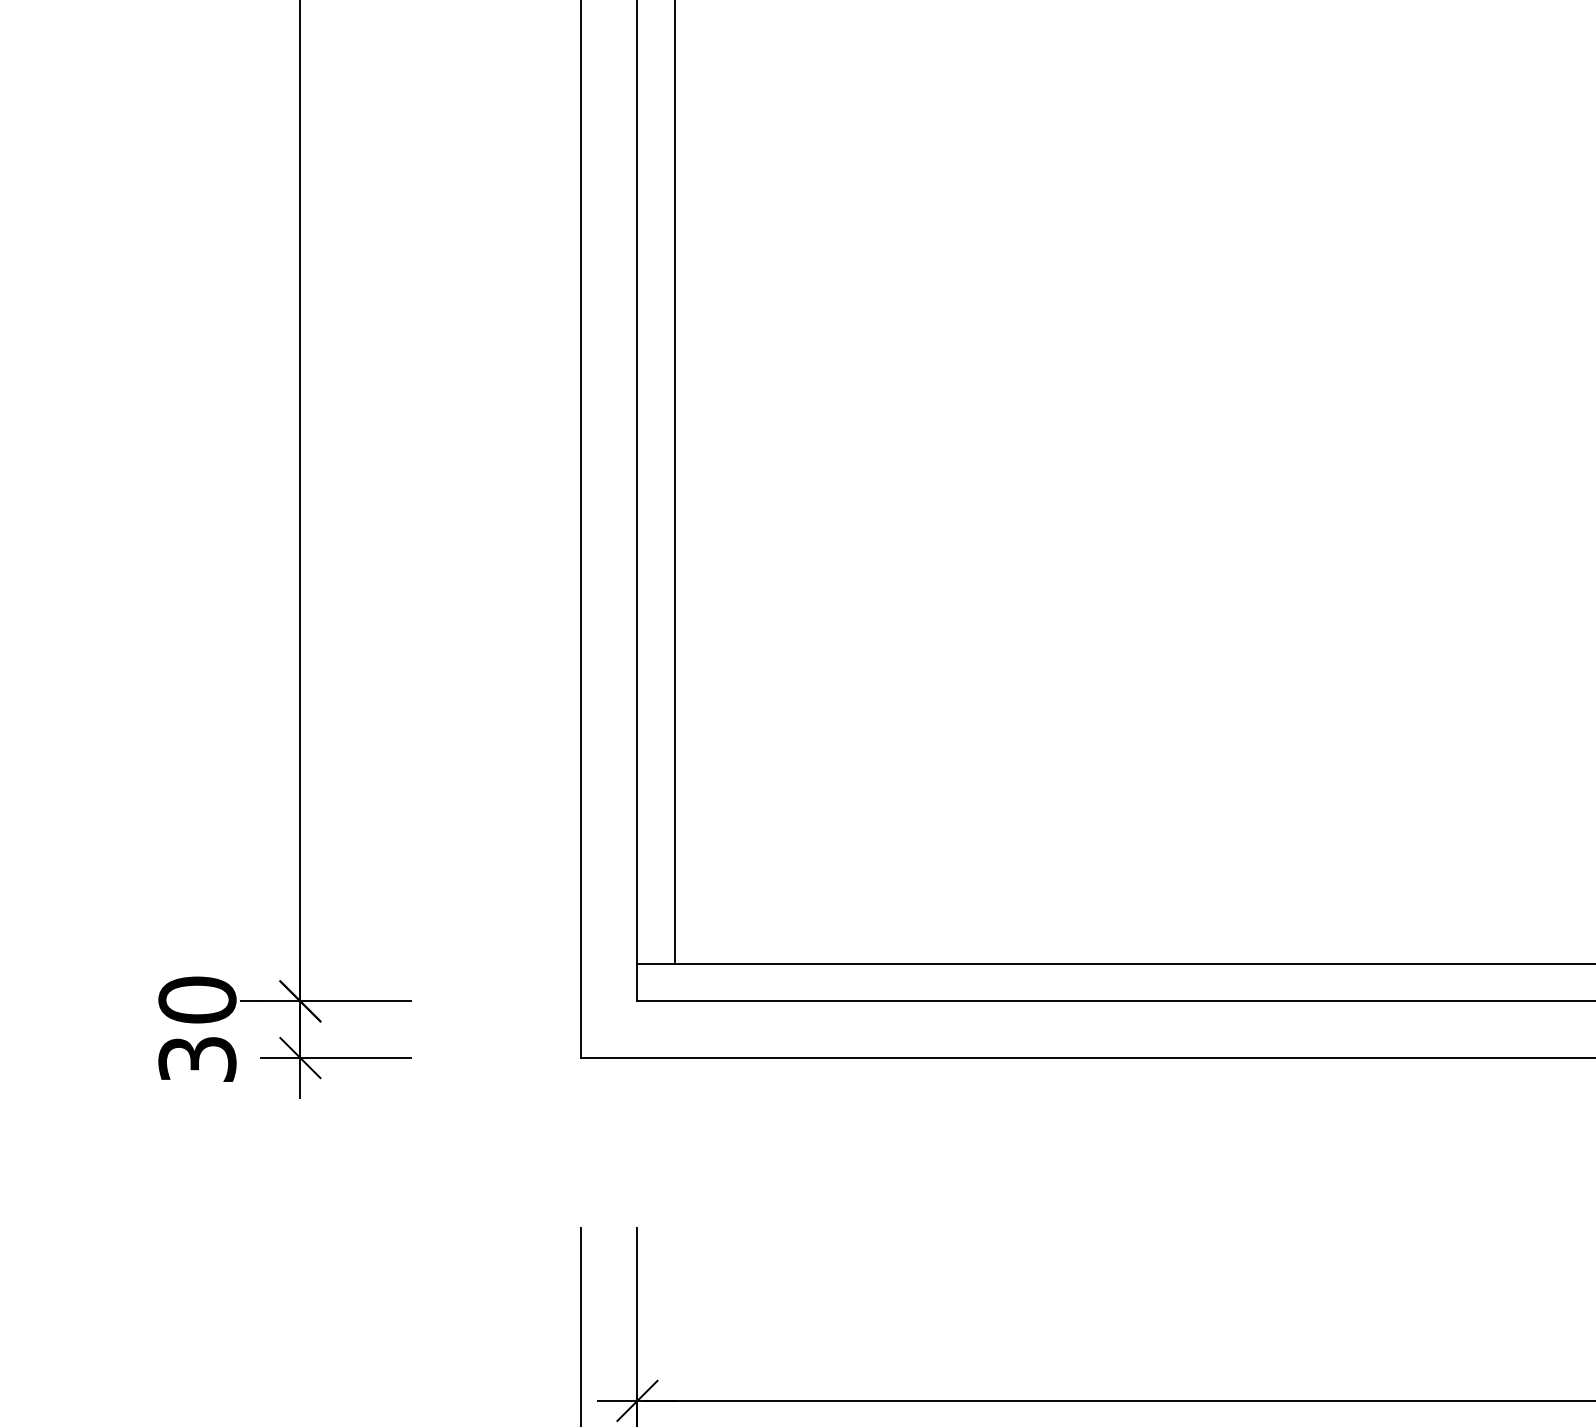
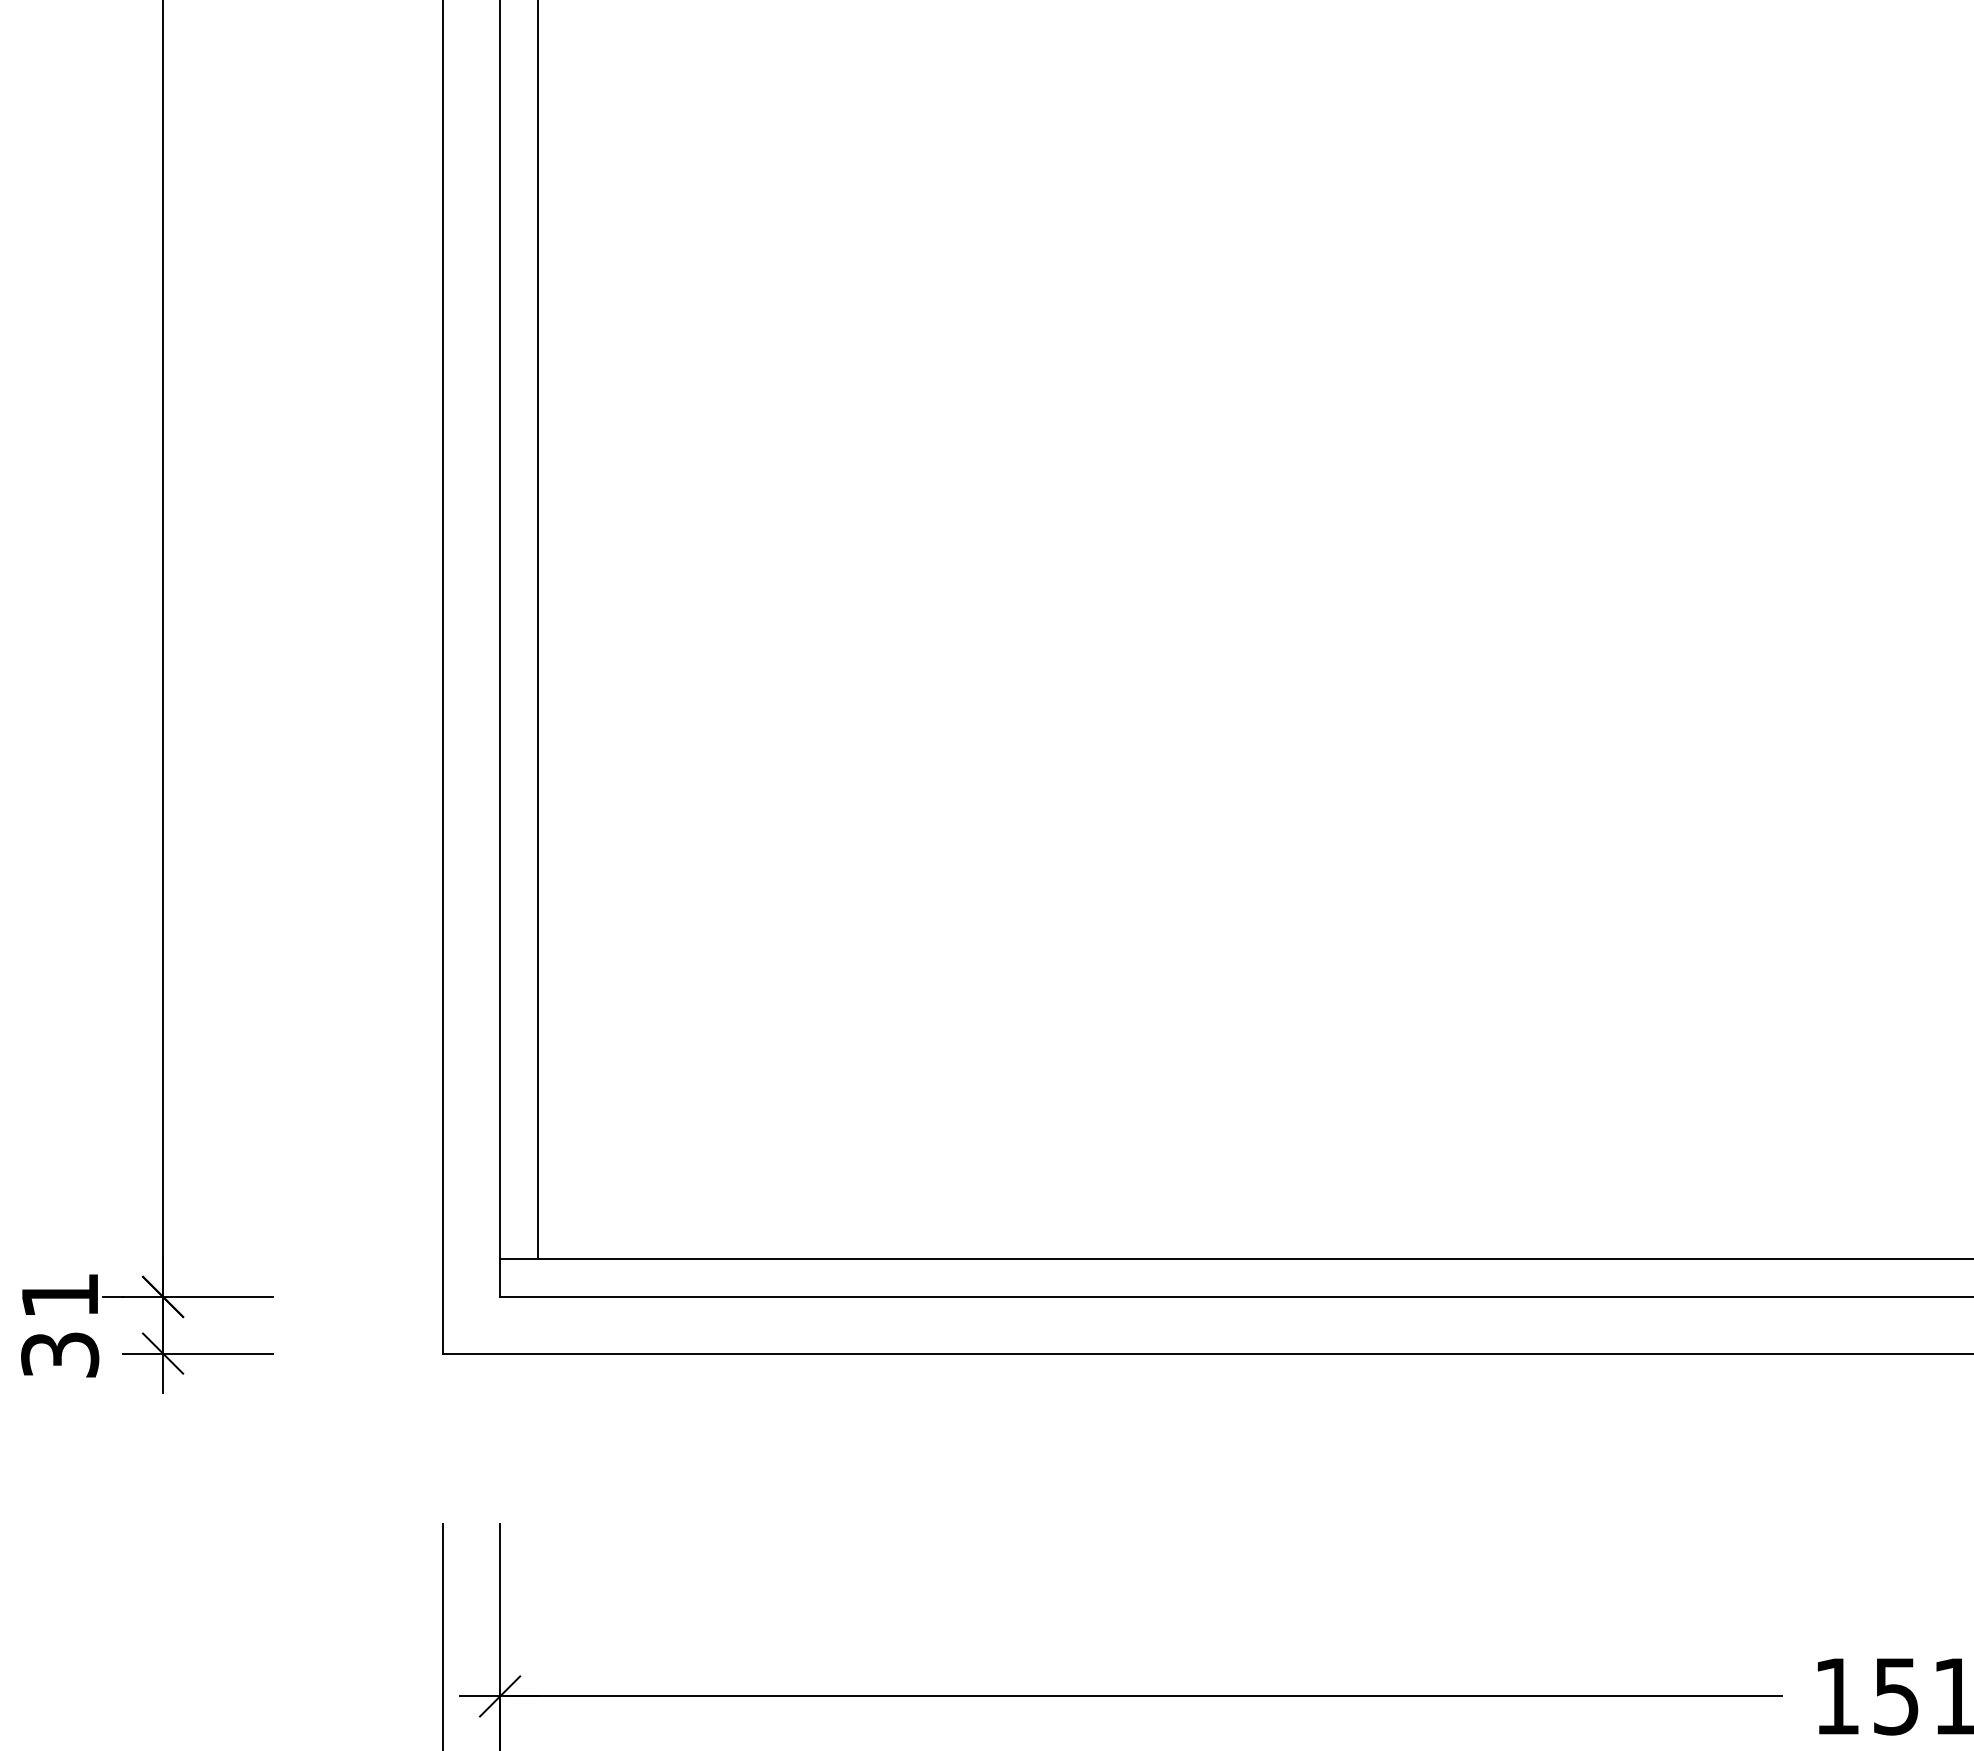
text: (197, 999) -> (60, 1295), 30 -> 31

